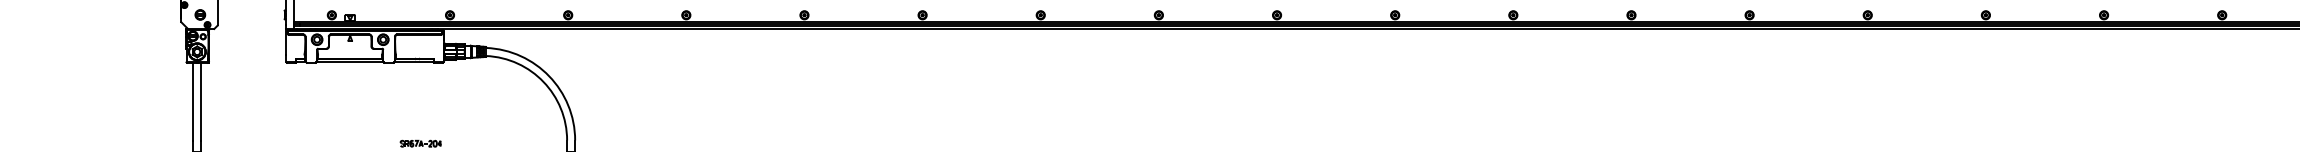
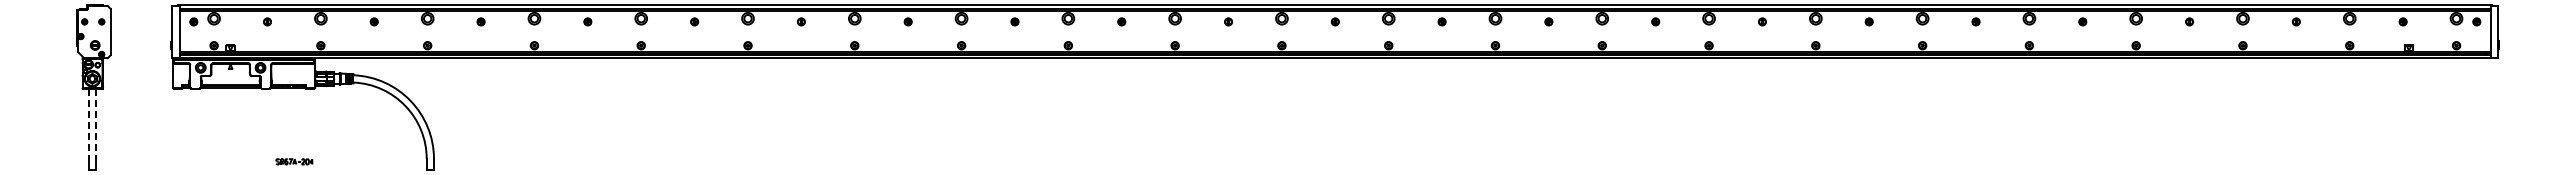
line: (192, 102) -> (88, 124), solid -> dashed
line: (201, 102) -> (96, 124), solid -> dashed

